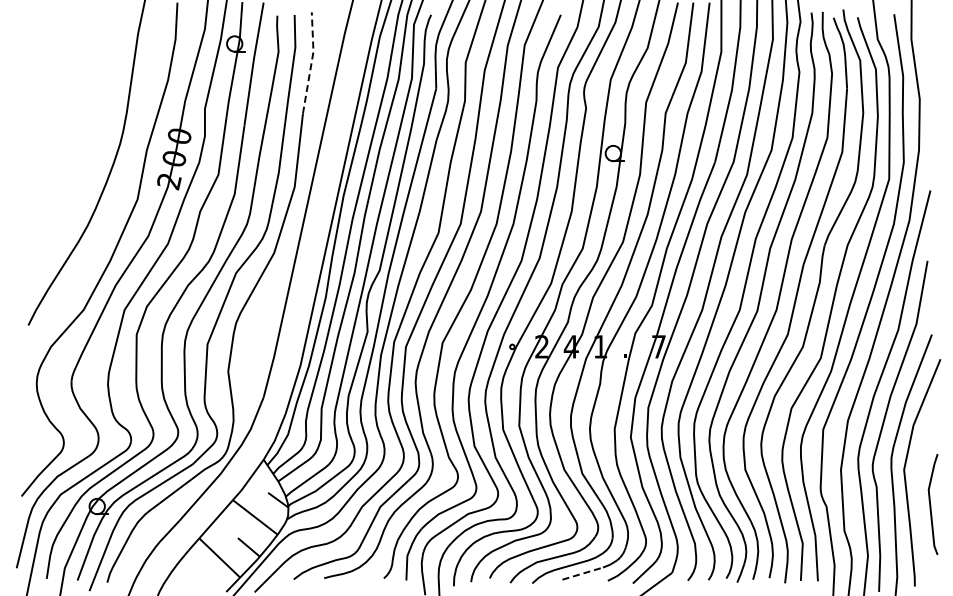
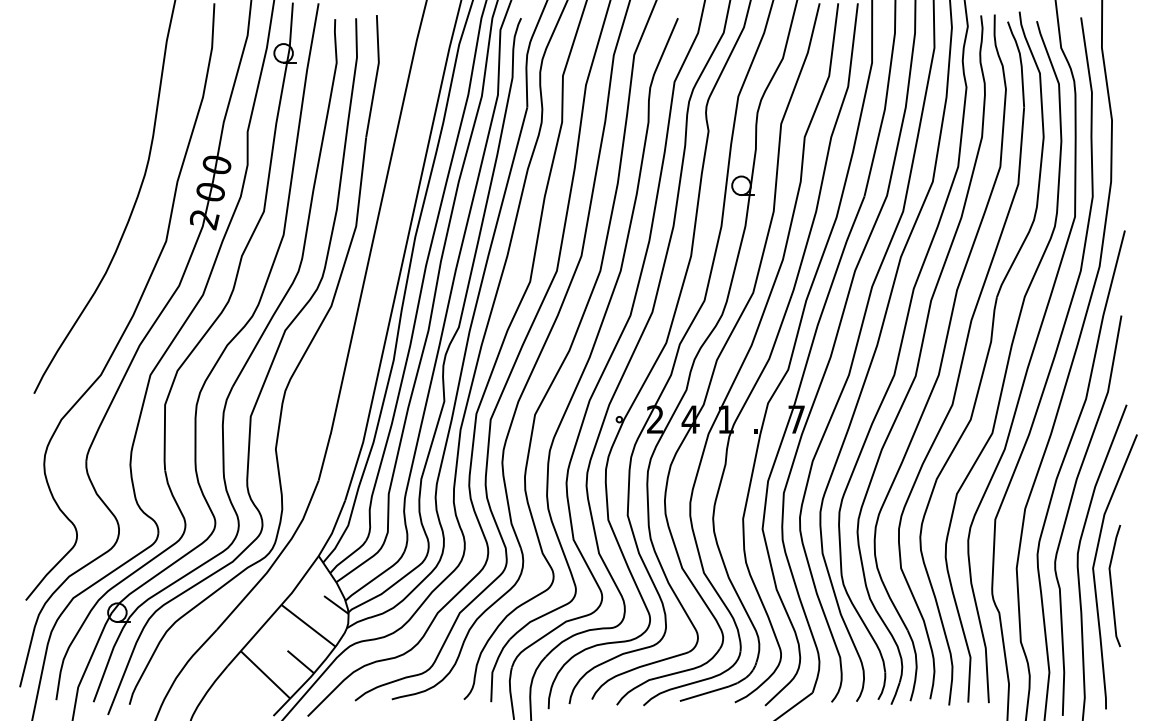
line: (311, 62) -> (376, 75), dashed -> solid
line: (931, 504) -> (1112, 586), moved
line: (583, 573) -> (705, 693), dashed -> solid

